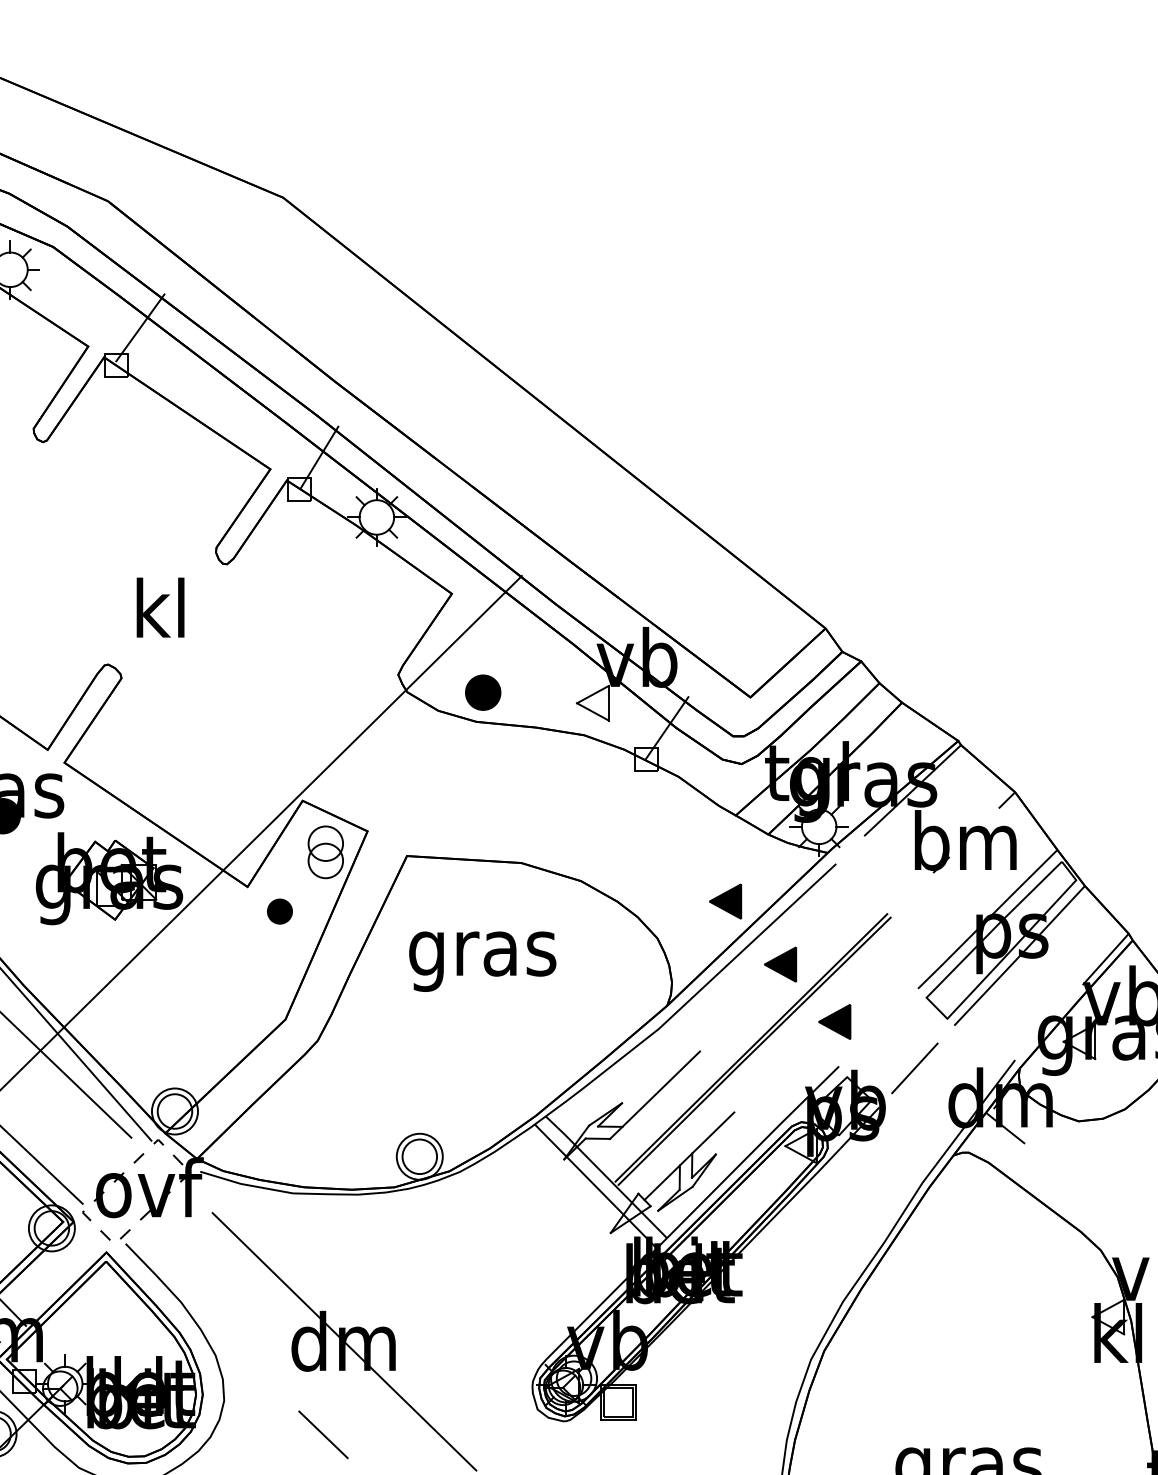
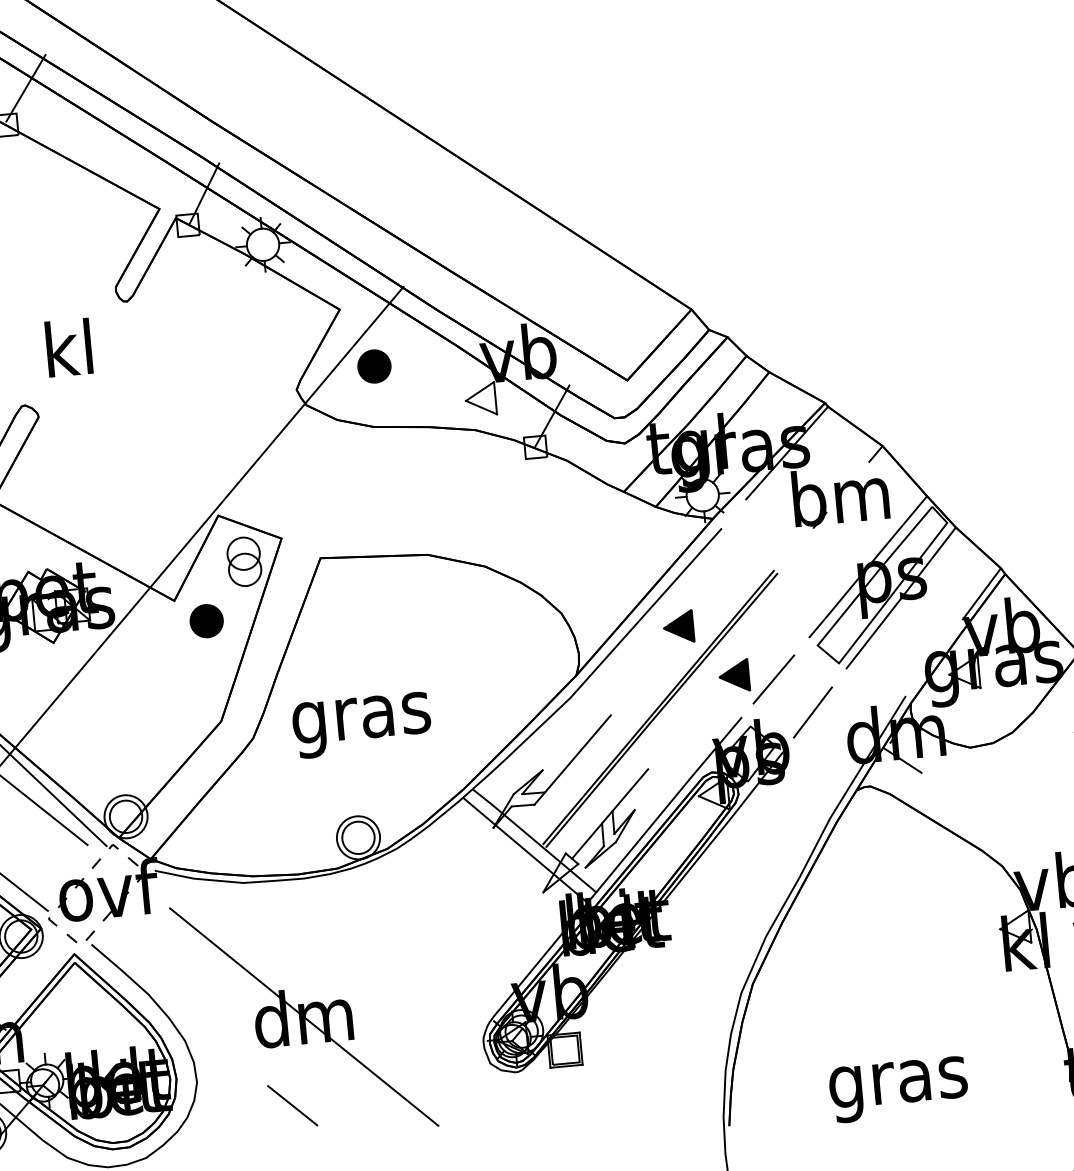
part: (483, 692) -> (374, 366), moved
part: (725, 901) -> (621, 573), removed
part: (279, 911) -> (206, 621), size x1.43
text: (482, 961) -> (361, 725), moved
line: (875, 1029) -> (772, 679), added

